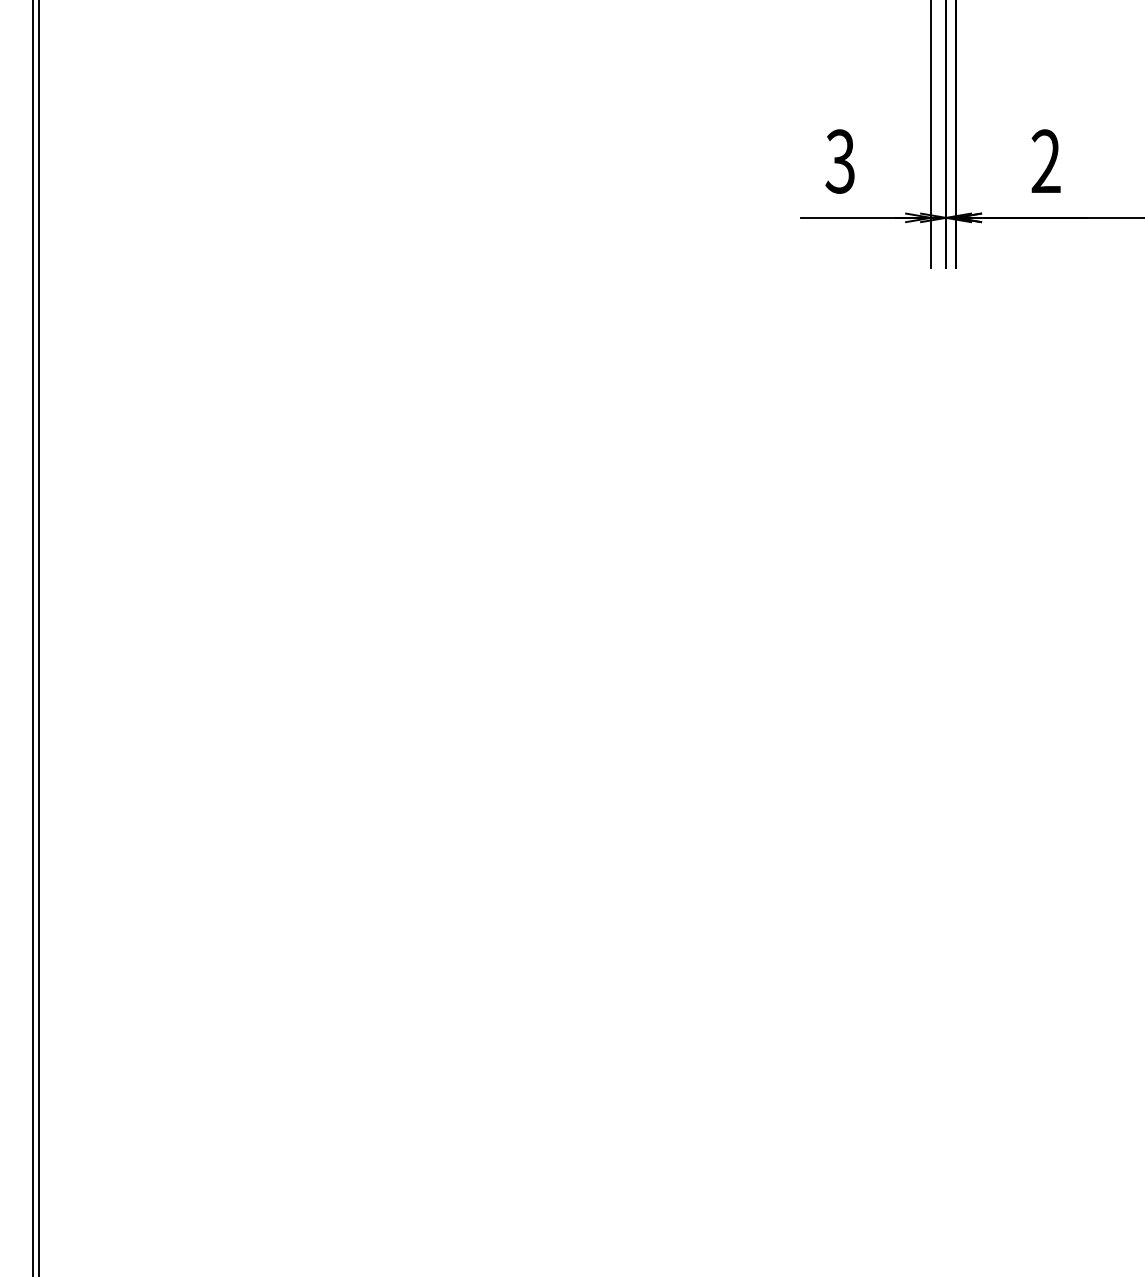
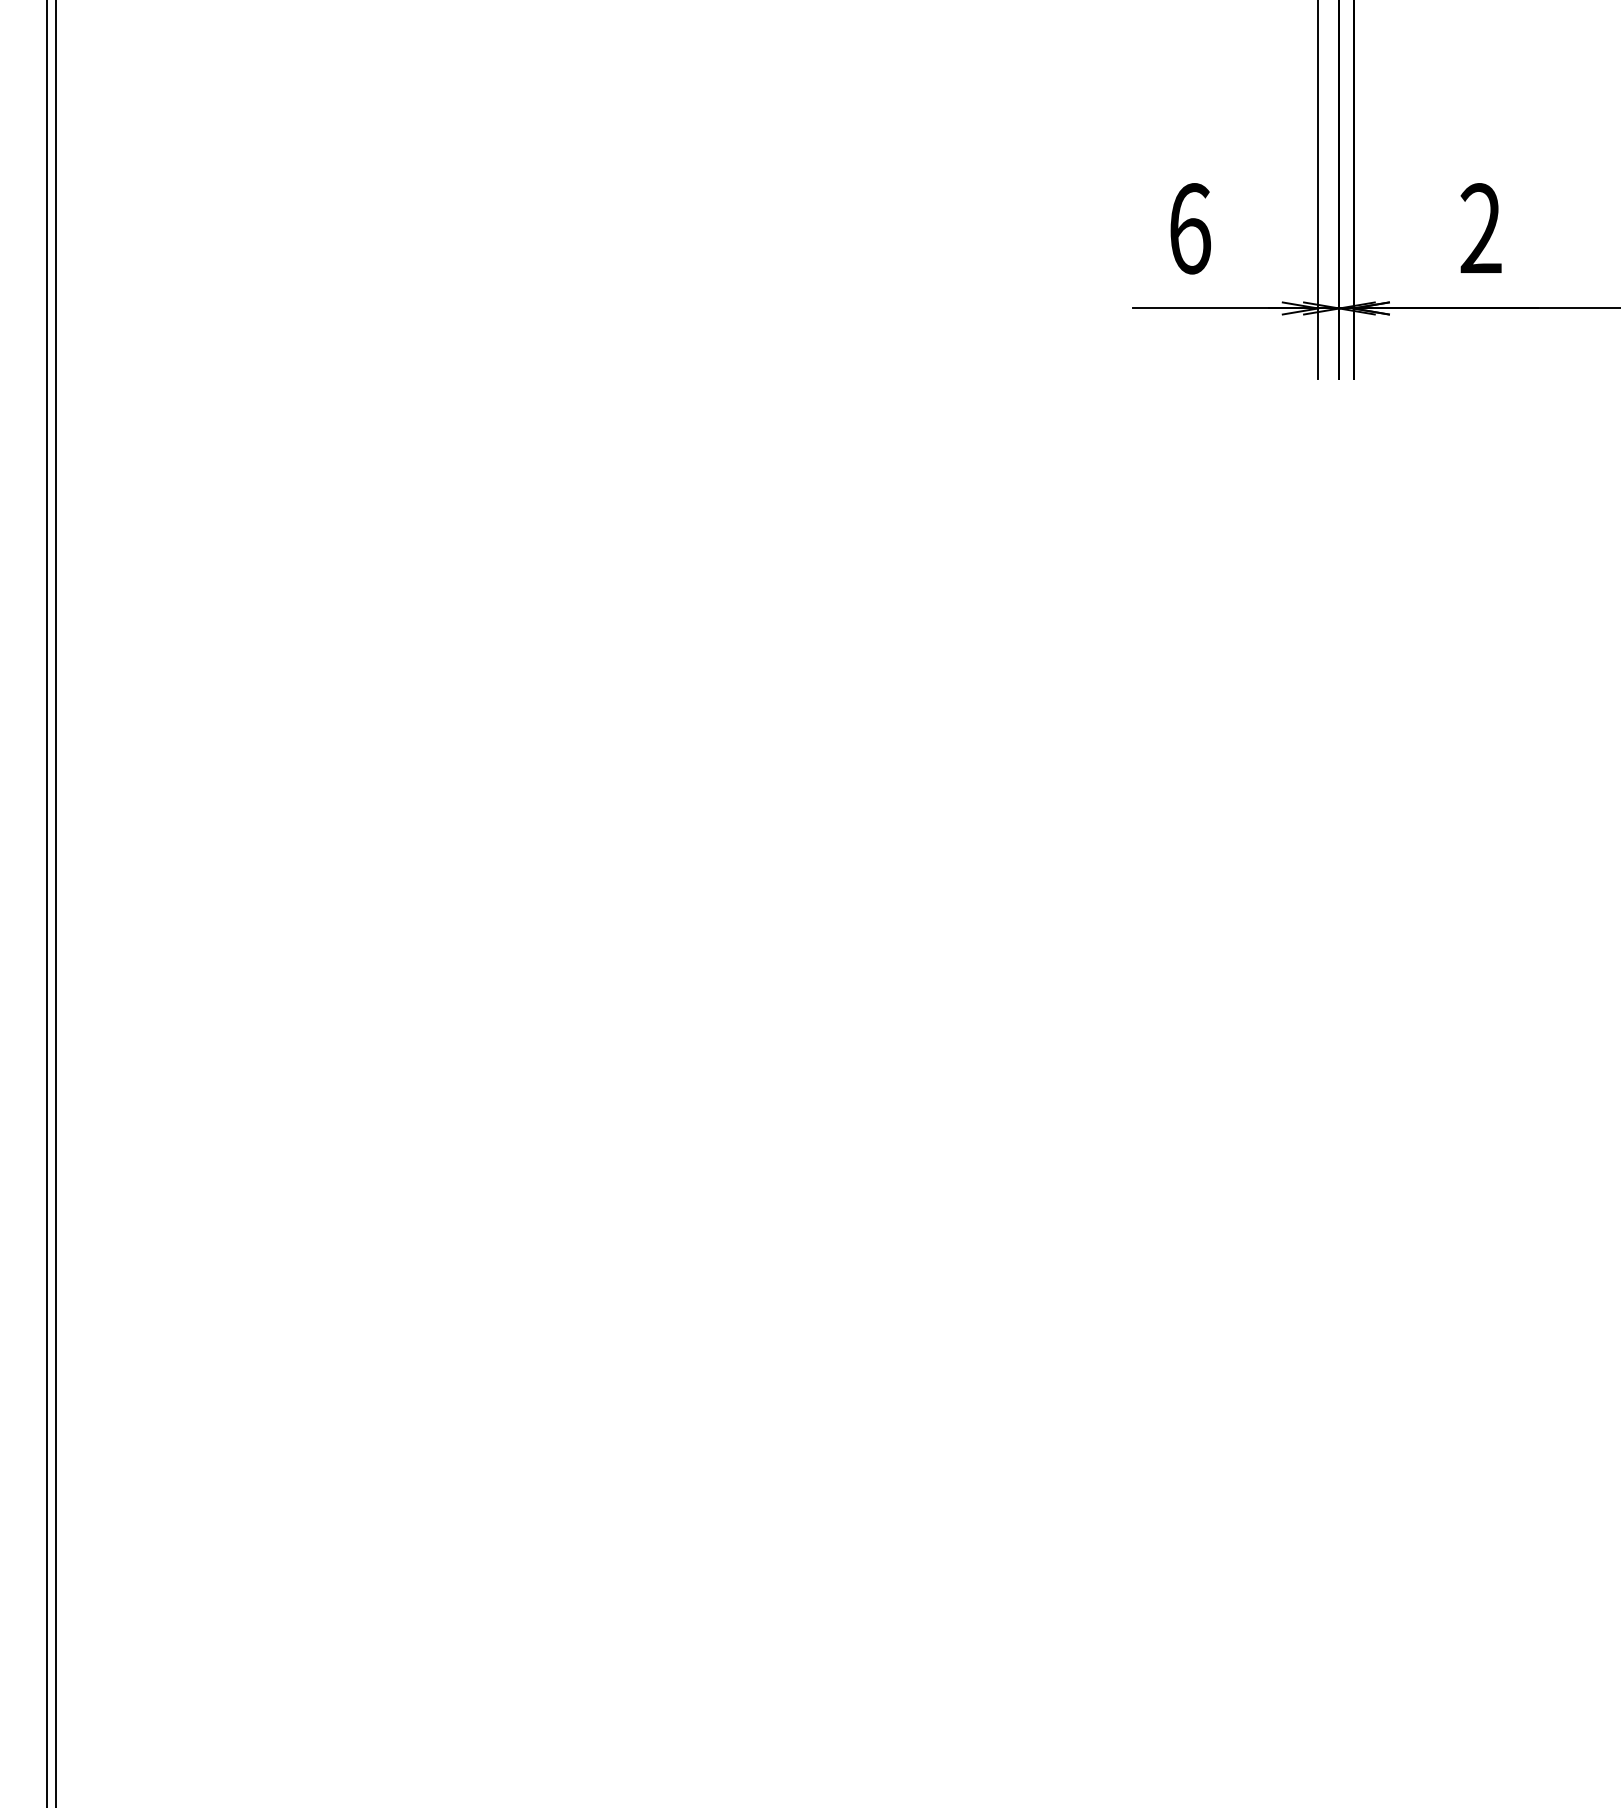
text: (840, 161) -> (1189, 228), 3 -> 6

